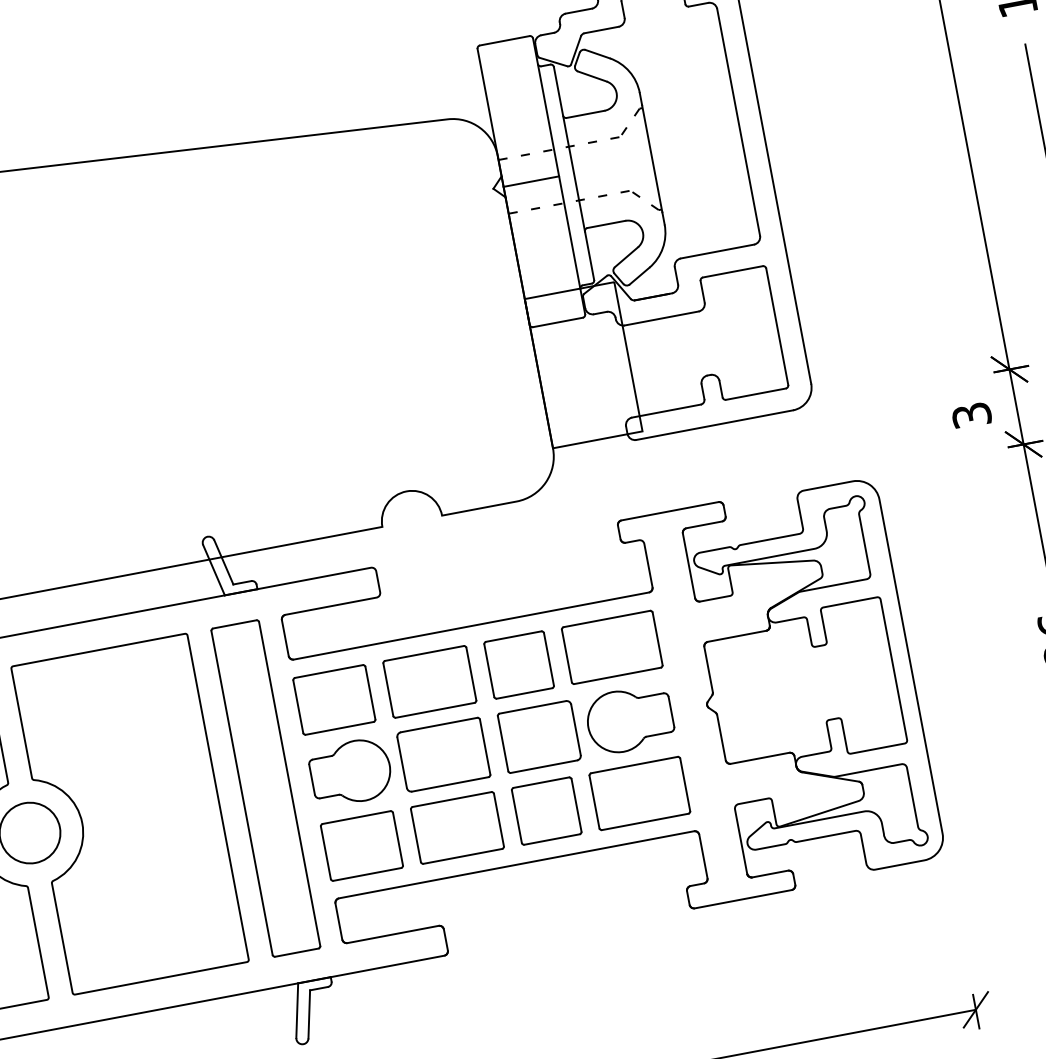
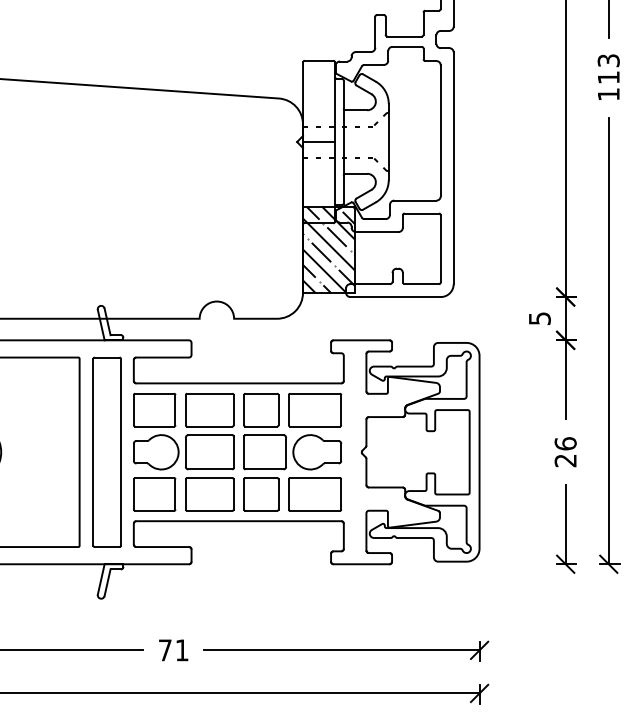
hatch: (582, 364) -> (328, 249), added
text: (971, 415) -> (539, 318), 3 -> 5

